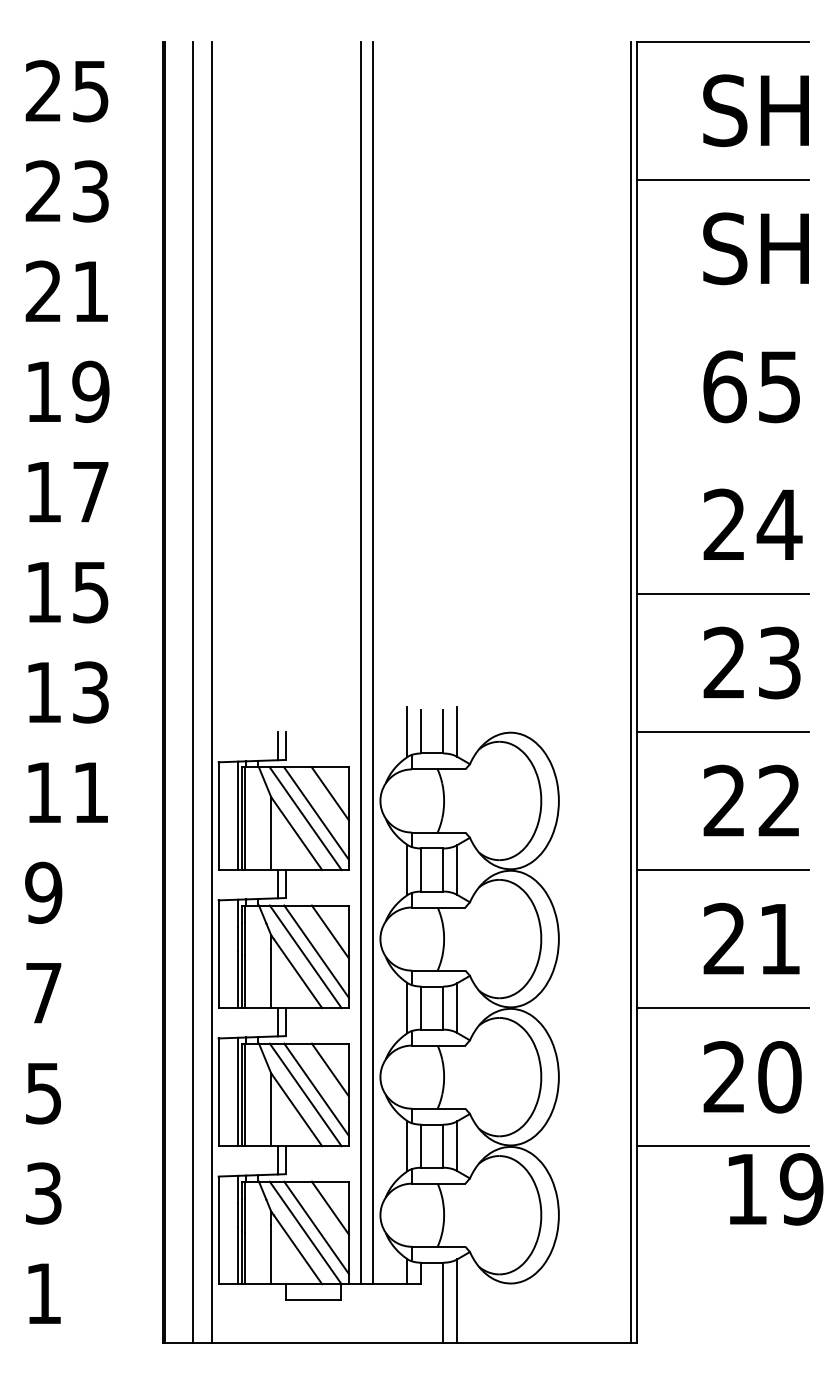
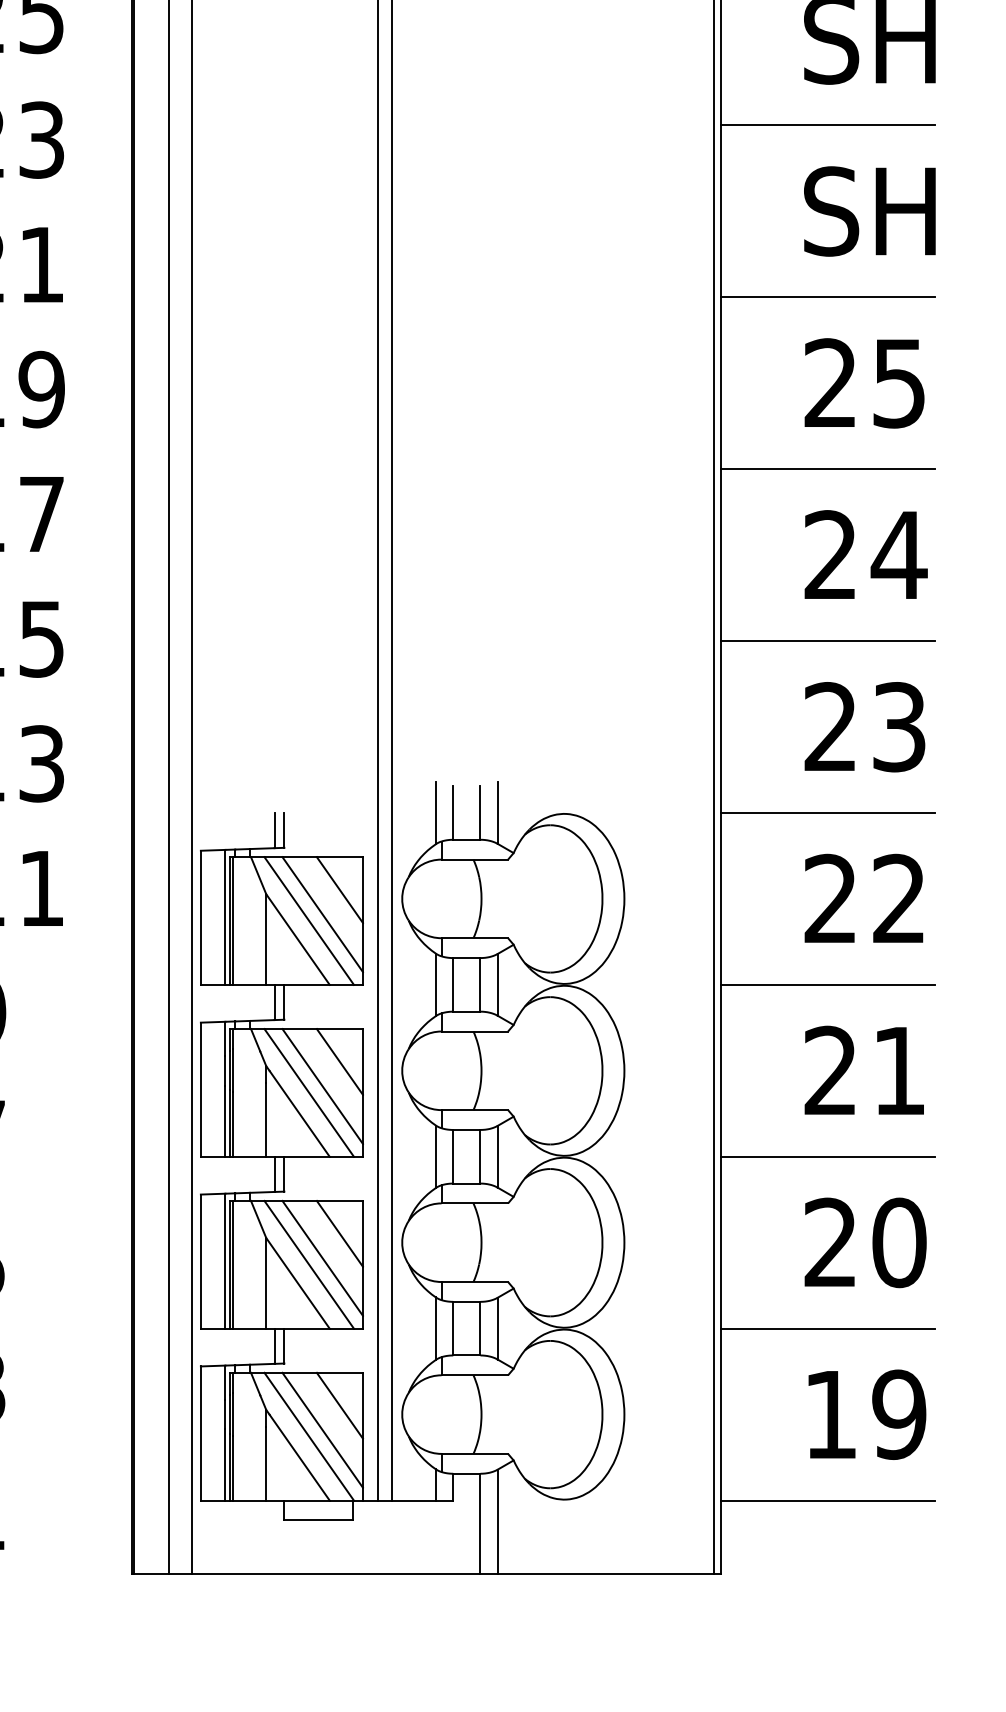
line: (722, 317) -> (828, 297), added
text: (724, 386) -> (830, 382), 65 -> 25
line: (722, 455) -> (828, 468), added
text: (776, 1189) -> (867, 1414), moved
line: (722, 1284) -> (828, 1500), added

